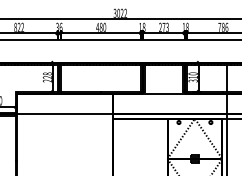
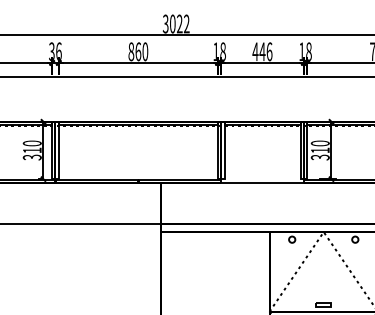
text: (99, 26) -> (134, 49), 480 -> 860
text: (163, 26) -> (261, 49), 273 -> 446
text: (46, 77) -> (30, 150), 228 -> 310

